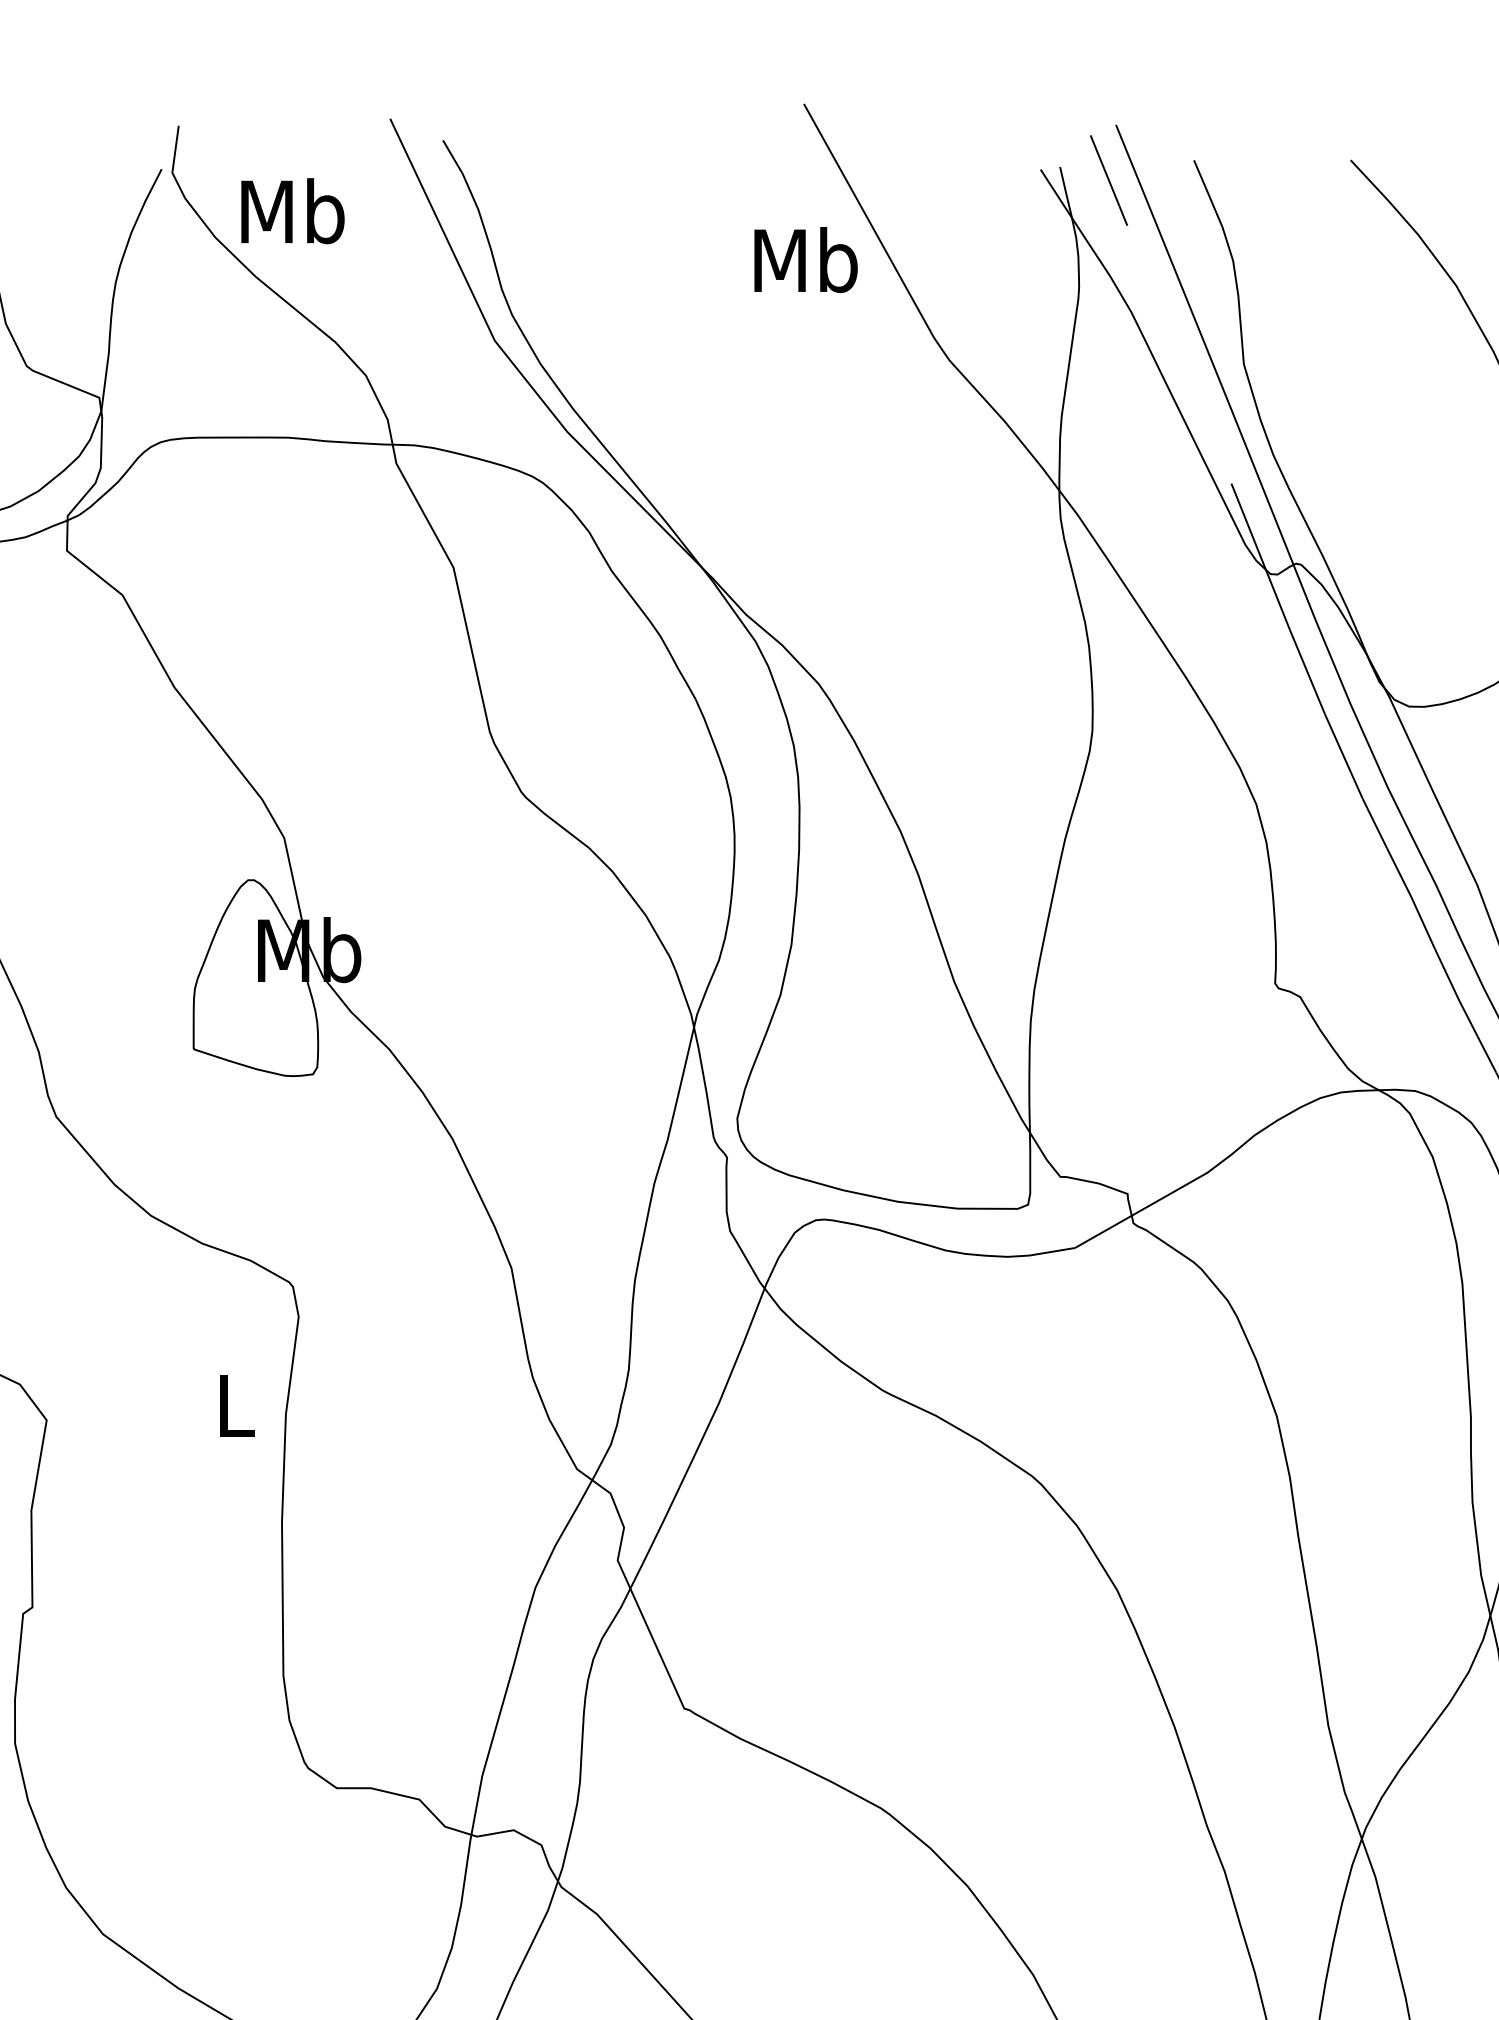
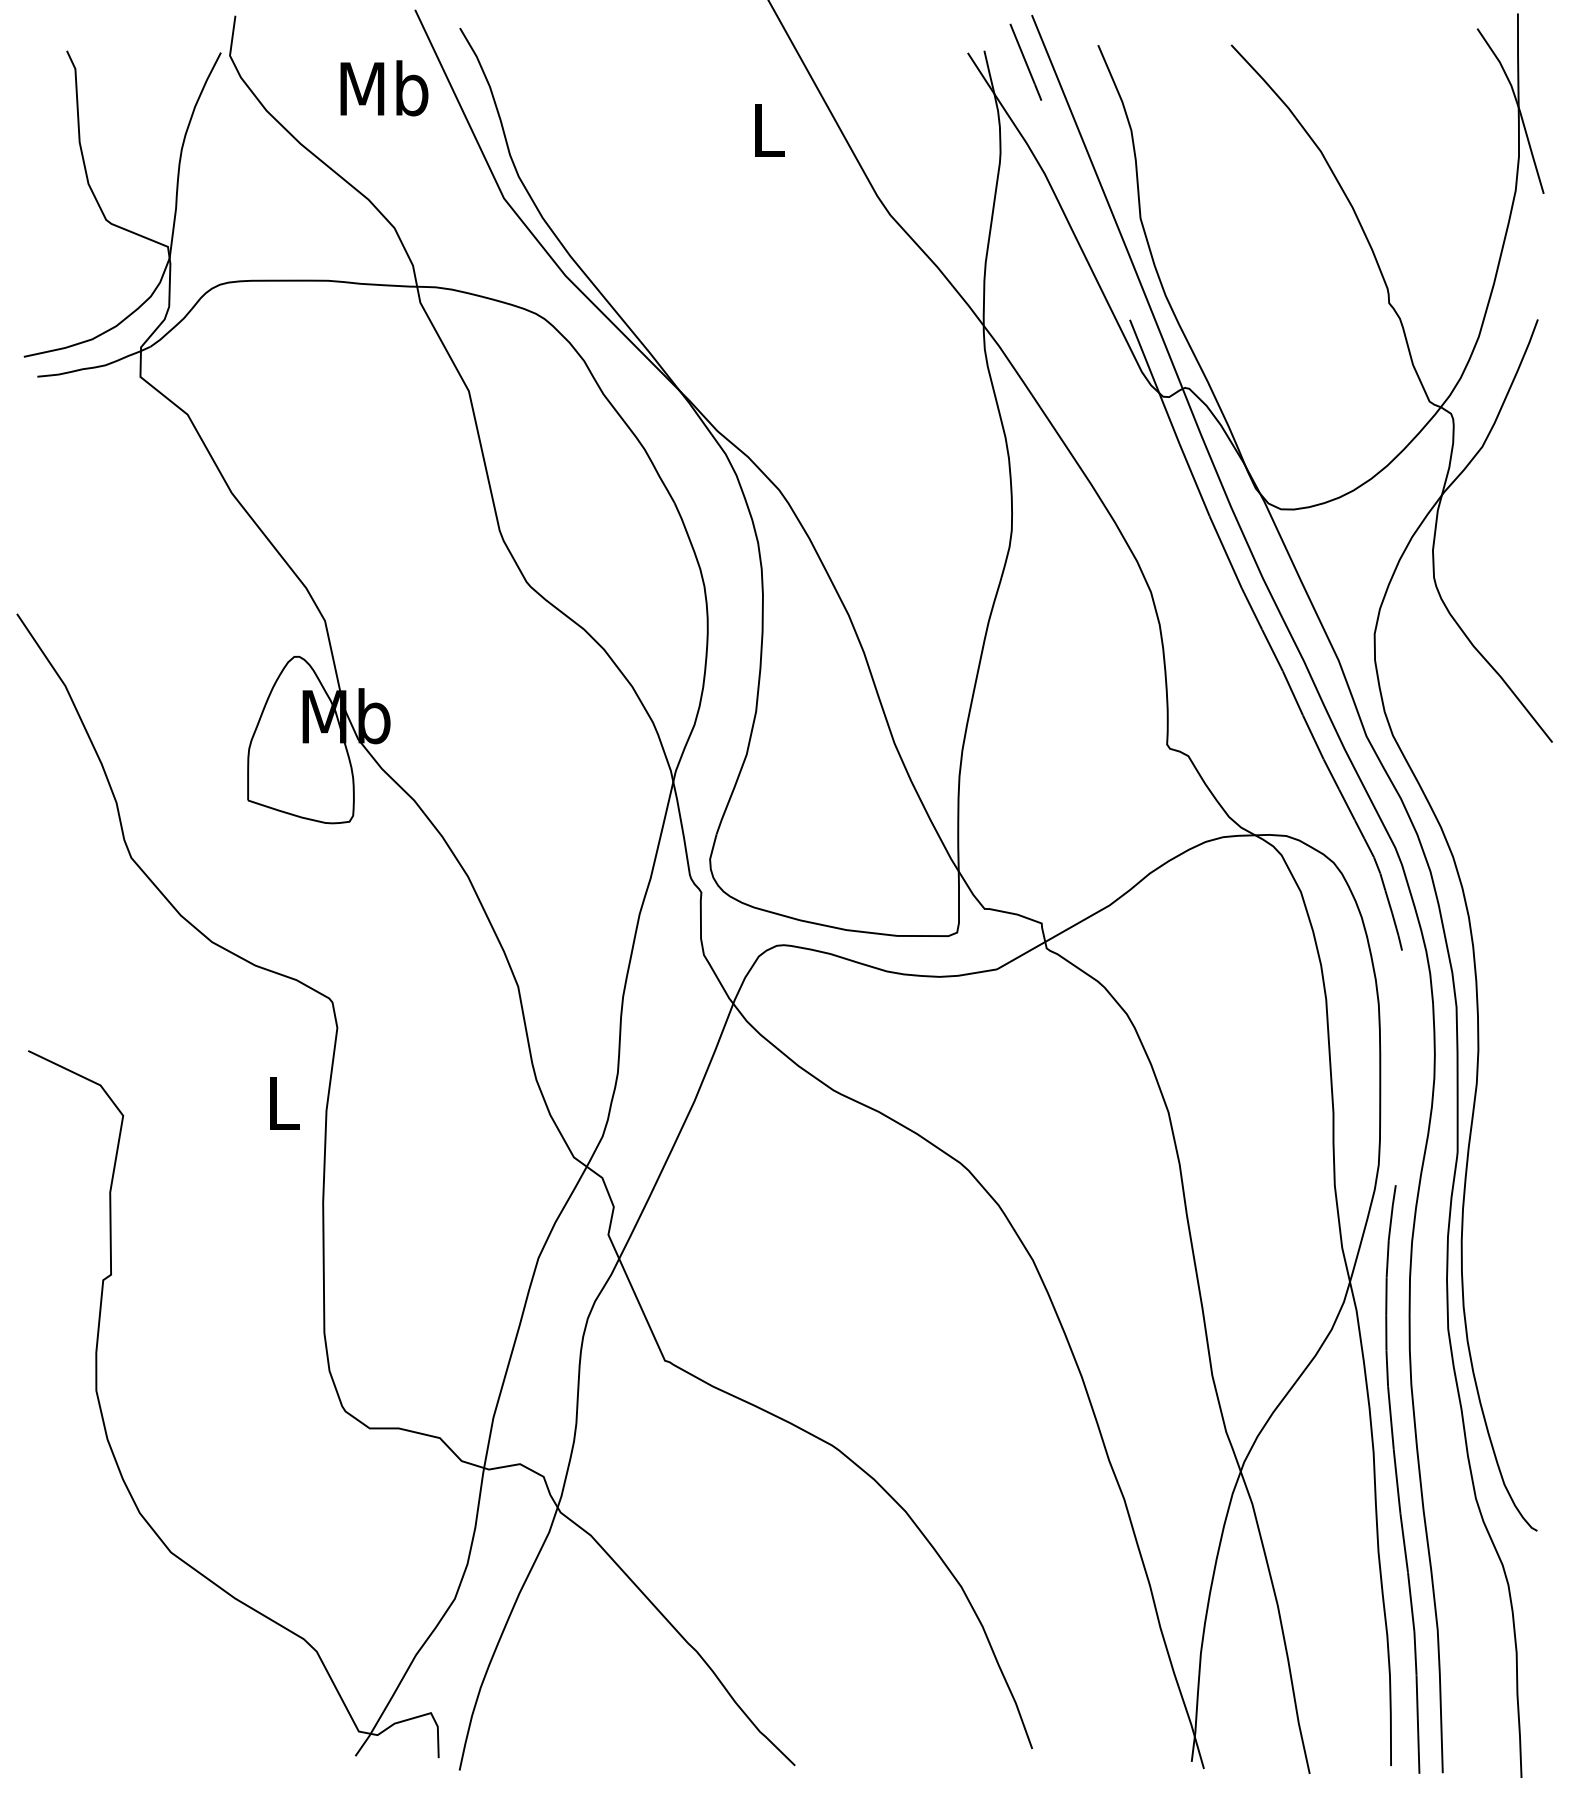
text: (292, 211) -> (384, 88), moved
text: (806, 259) -> (768, 129), Mb -> L

